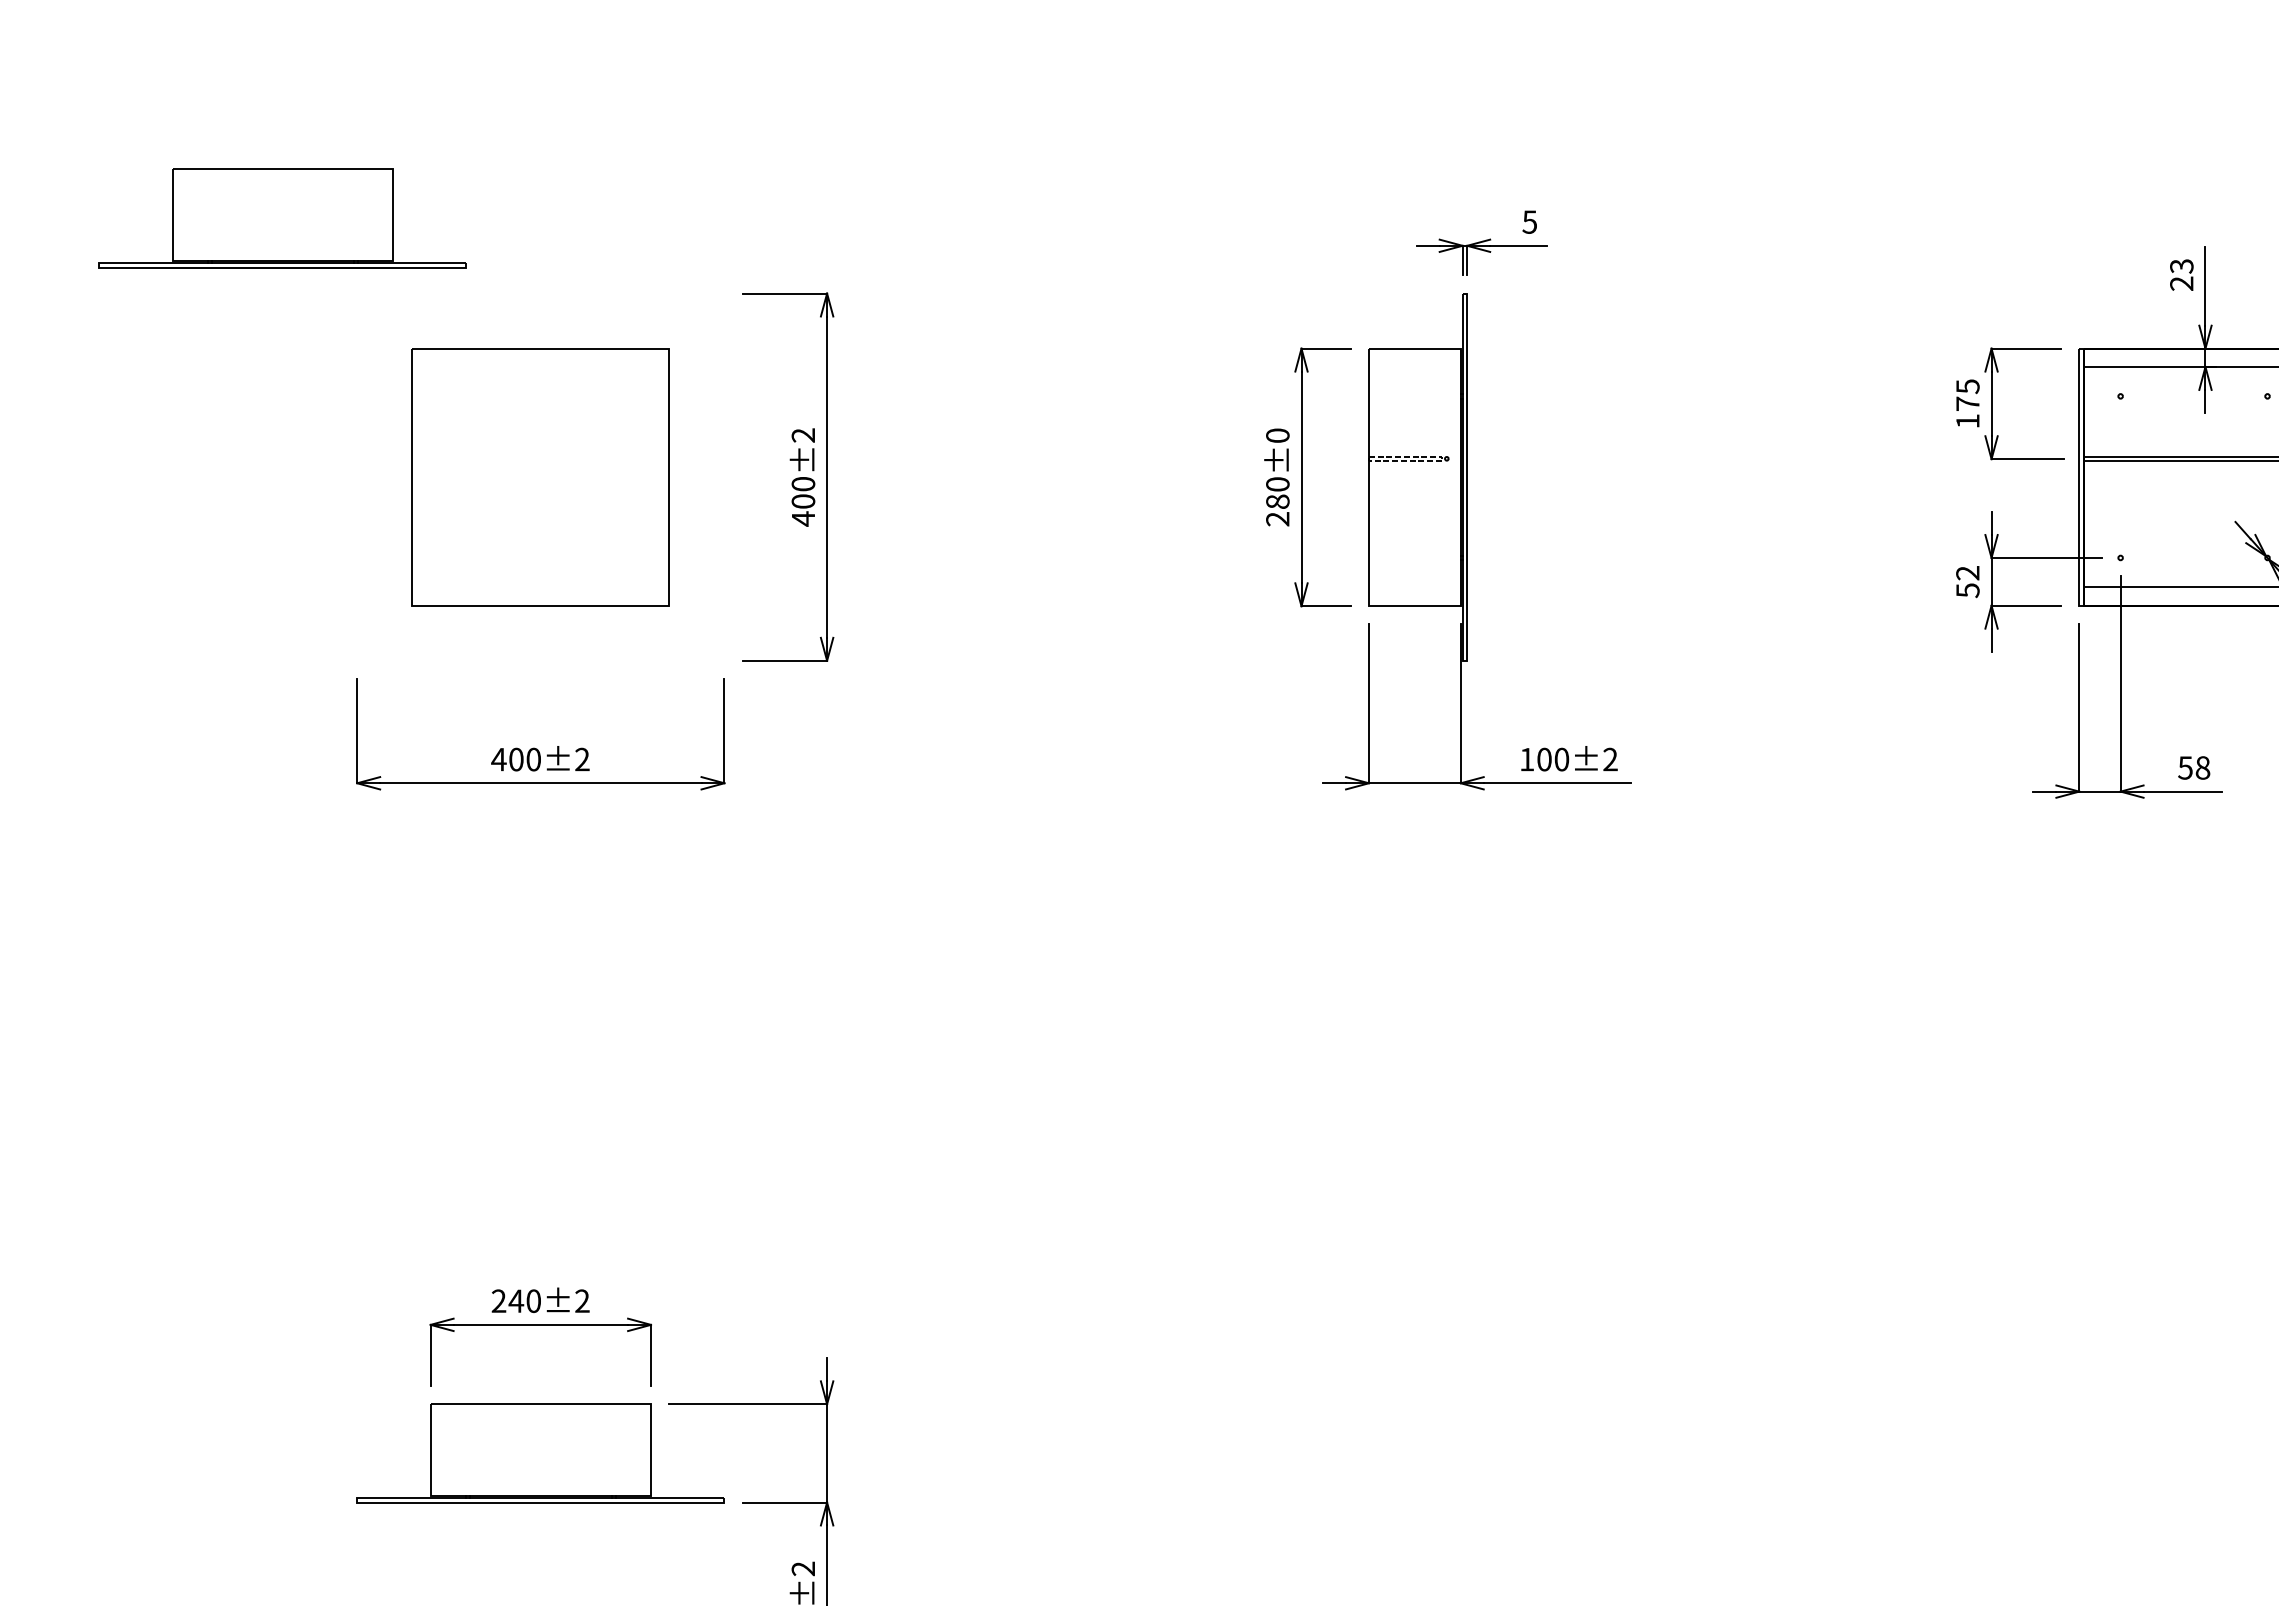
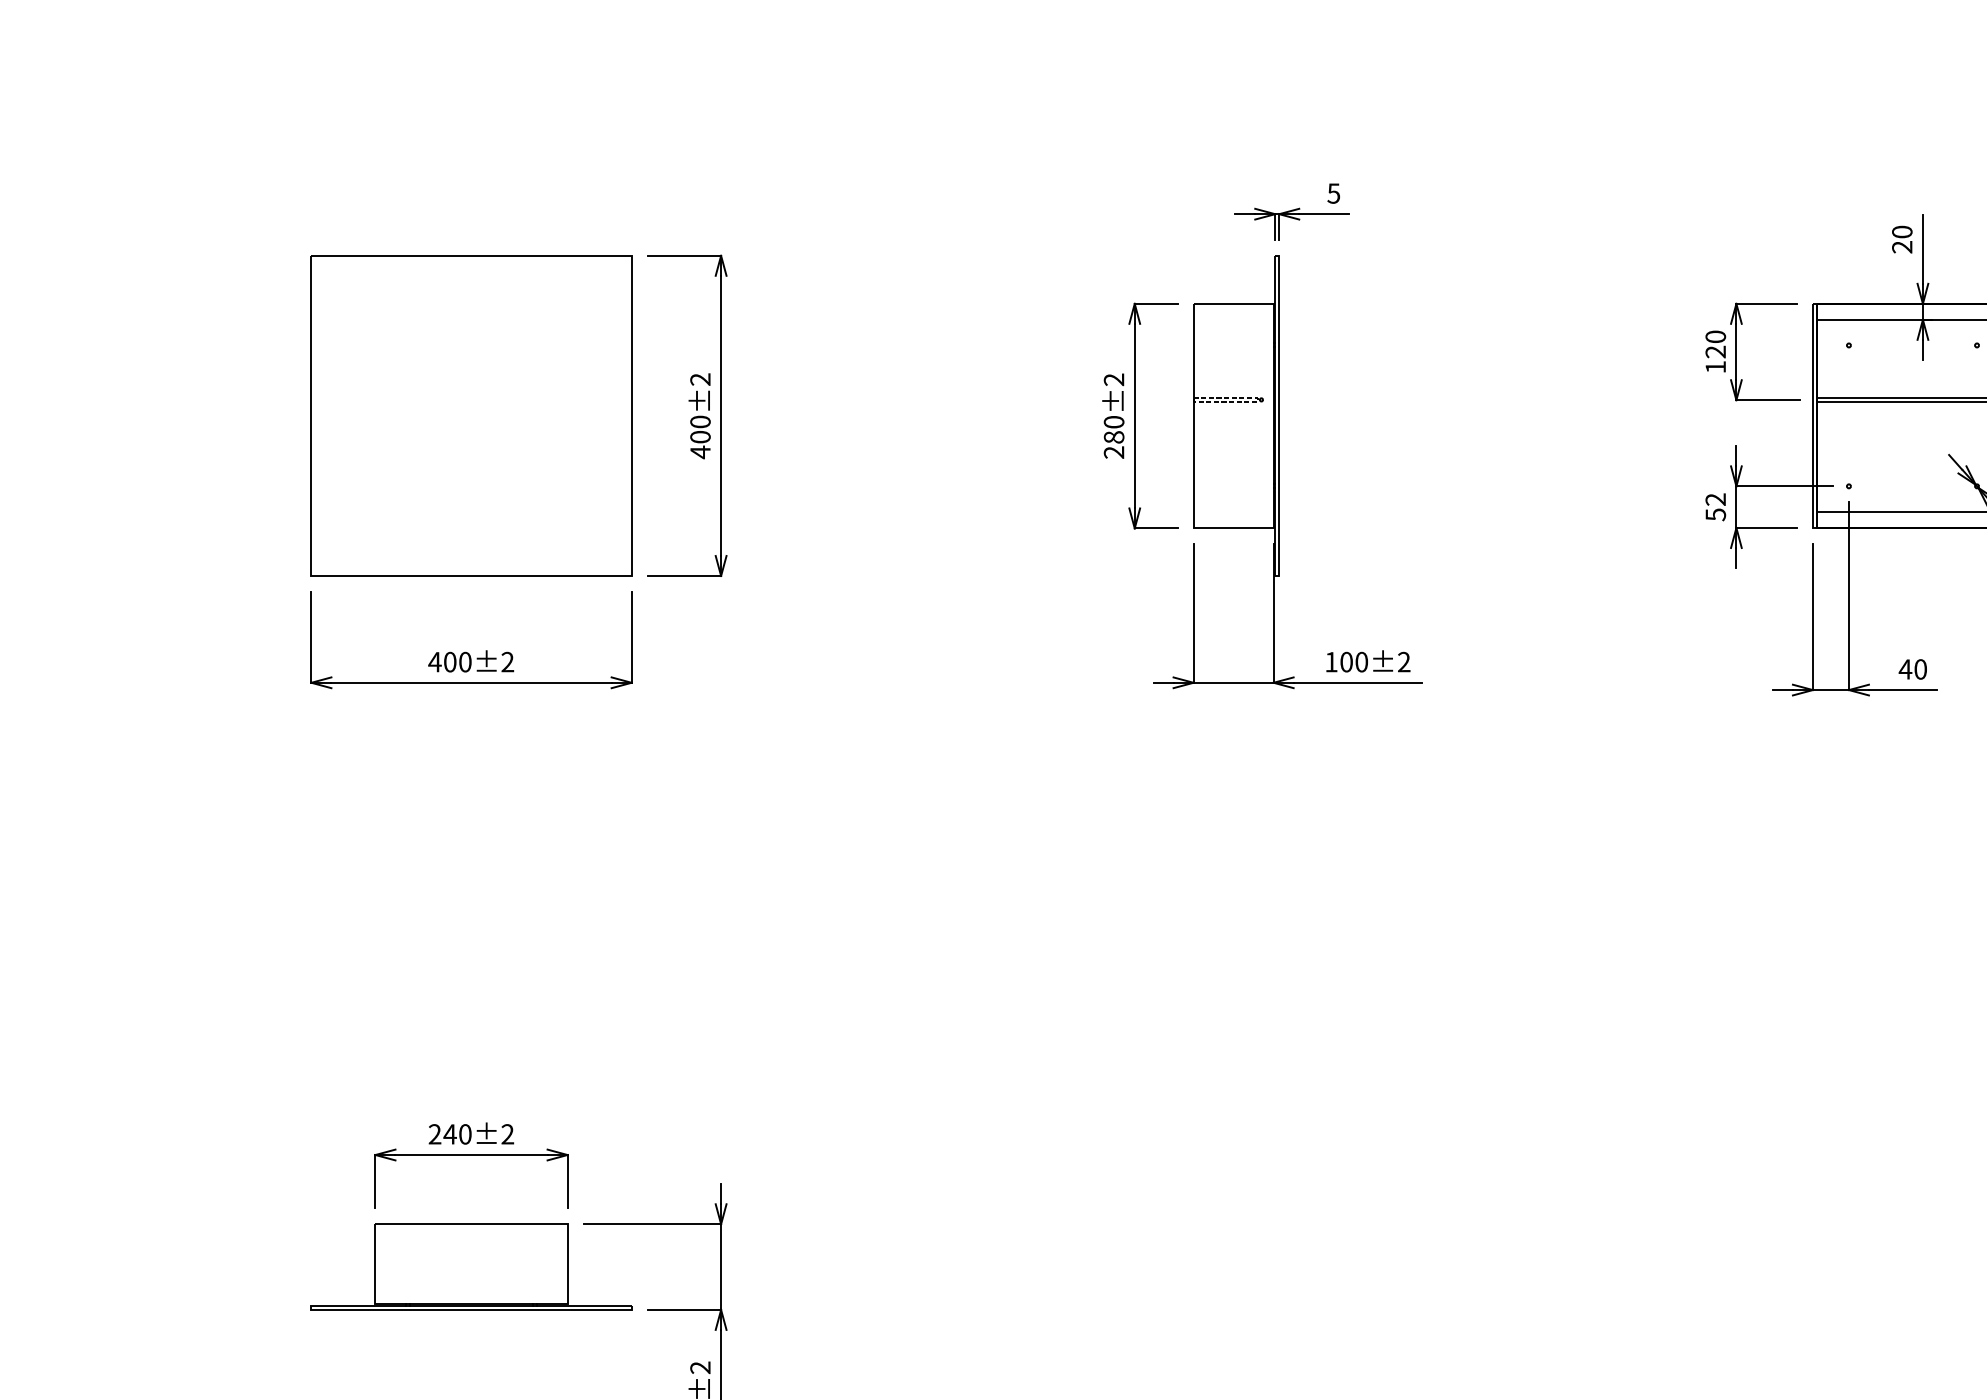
part: (282, 218) -> (246, 190), removed
text: (2181, 266) -> (1902, 232), 23 -> 20
text: (1967, 395) -> (1715, 344), 175 -> 120
text: (1277, 435) -> (1113, 379), 280±0 -> 280±2
part: (540, 477) -> (471, 416), size x1.43
text: (2193, 767) -> (1912, 669), 58 -> 40

